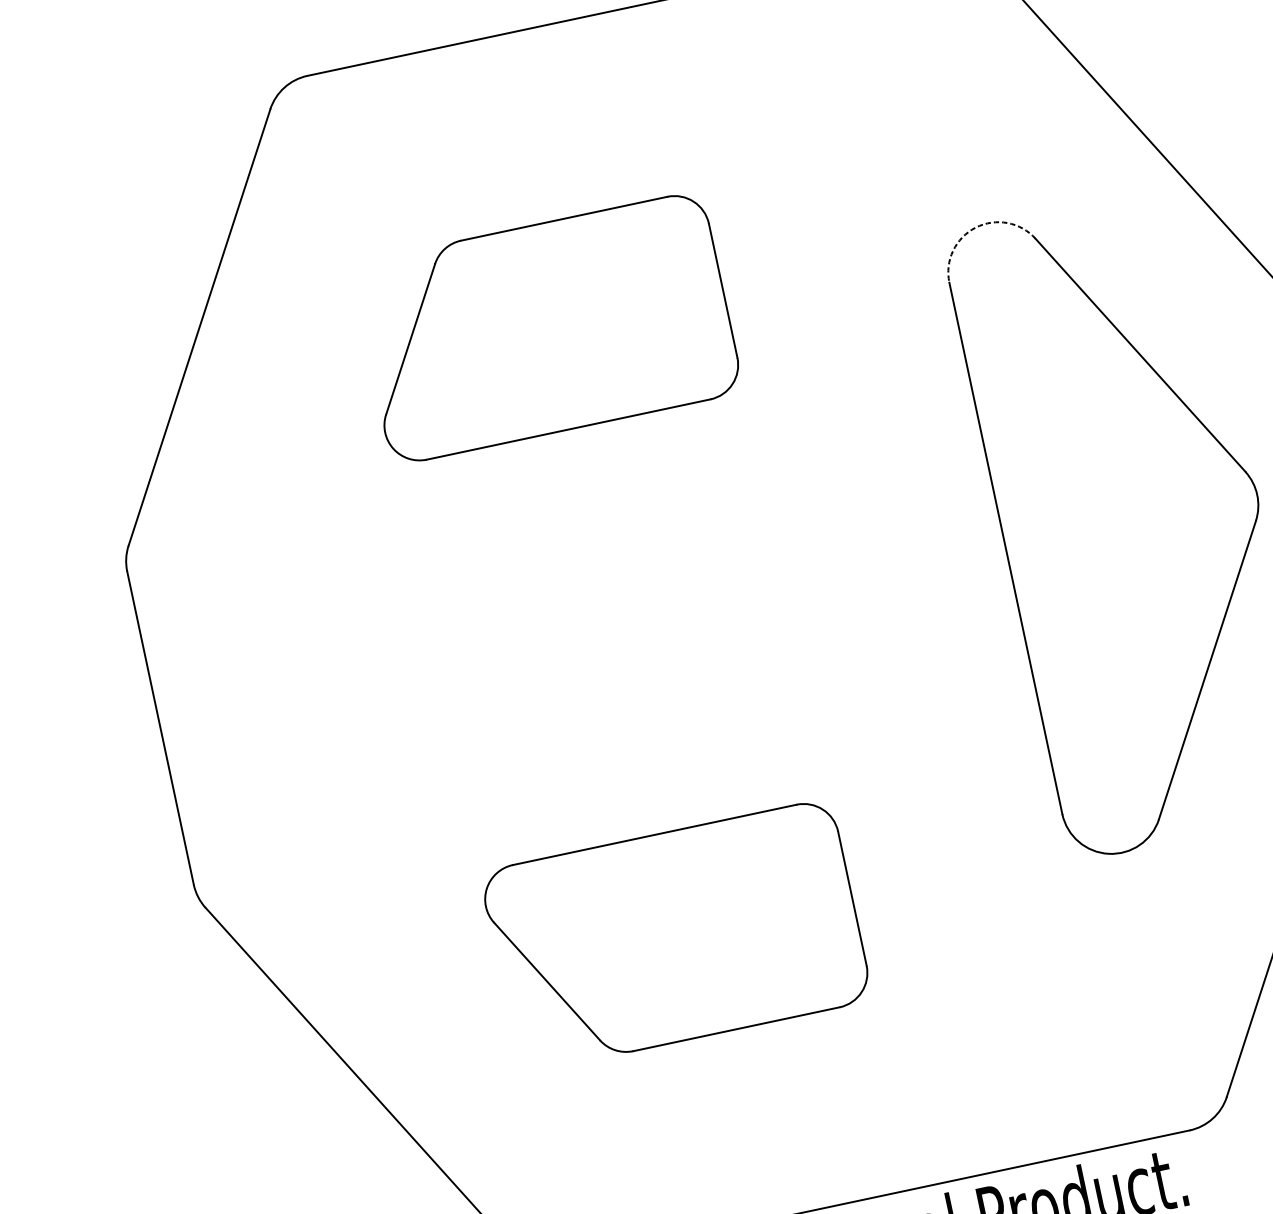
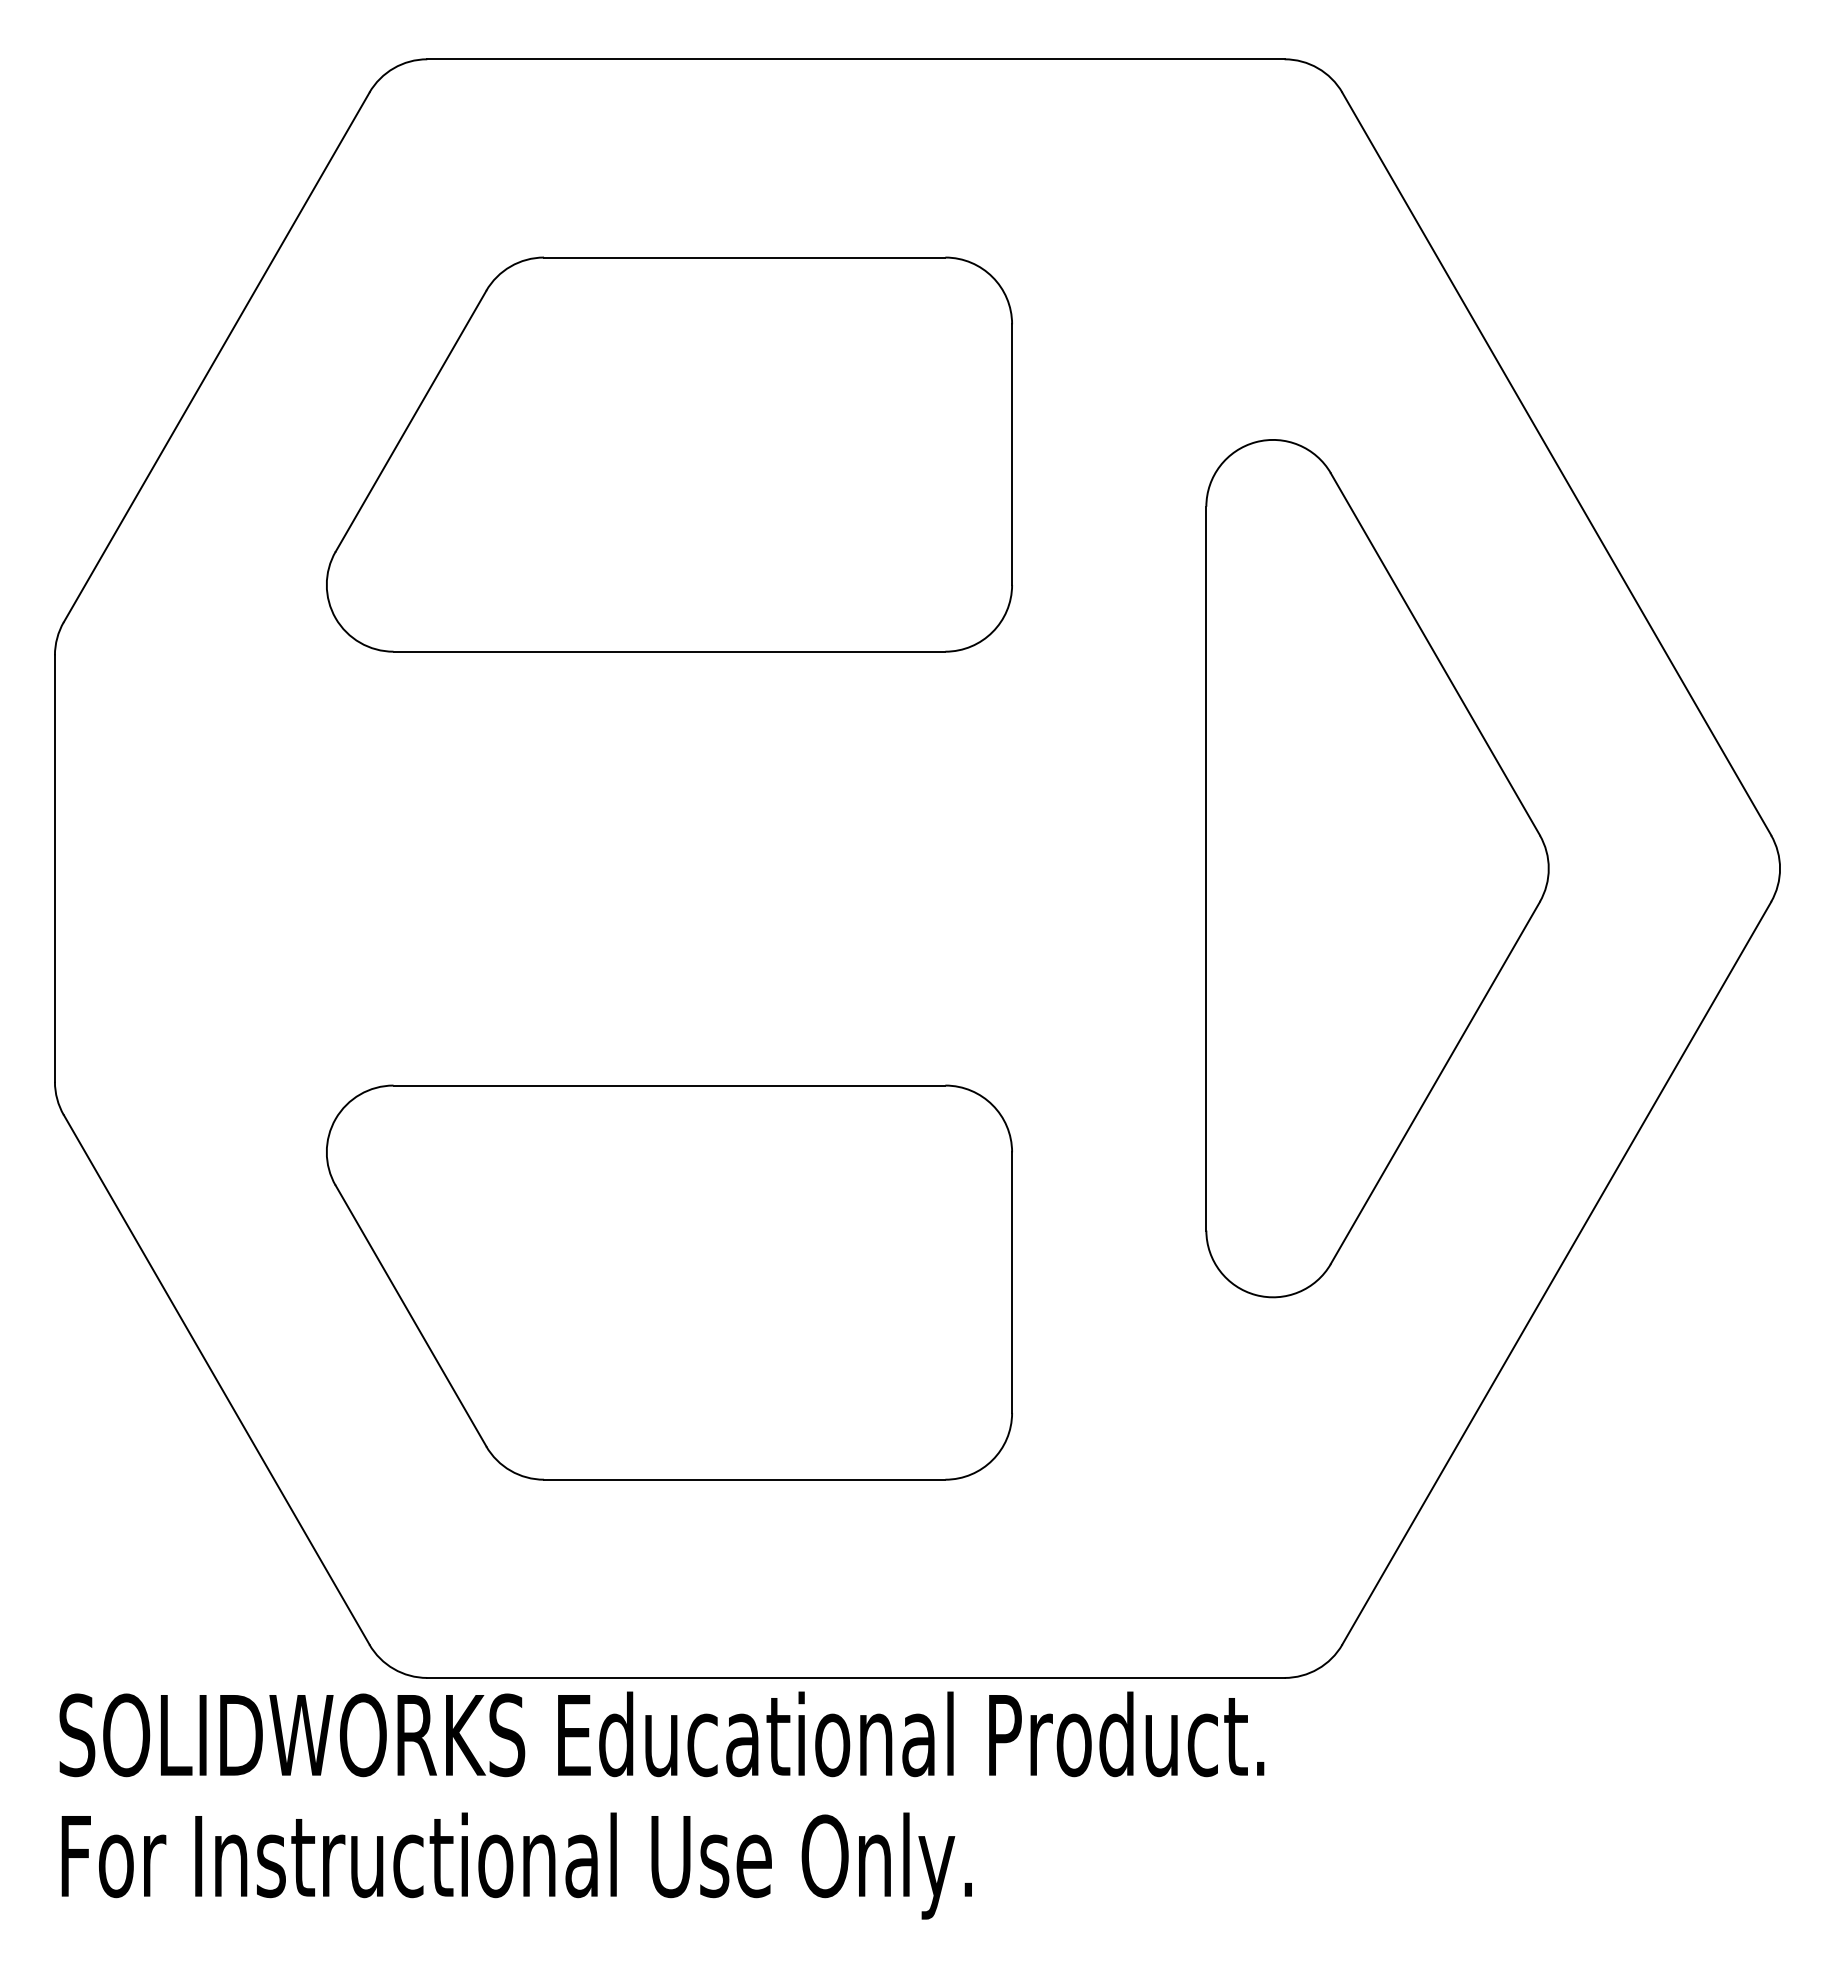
arc: (975, 227) -> (1255, 442), dashed -> solid
part: (547, 328) -> (669, 454), size x1.43
part: (676, 936) -> (669, 1282), size x1.43

